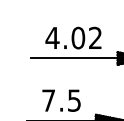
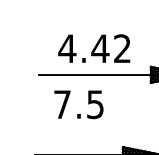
text: (78, 37) -> (100, 47), 4.02 -> 4.42
text: (61, 100) -> (78, 104), moved

